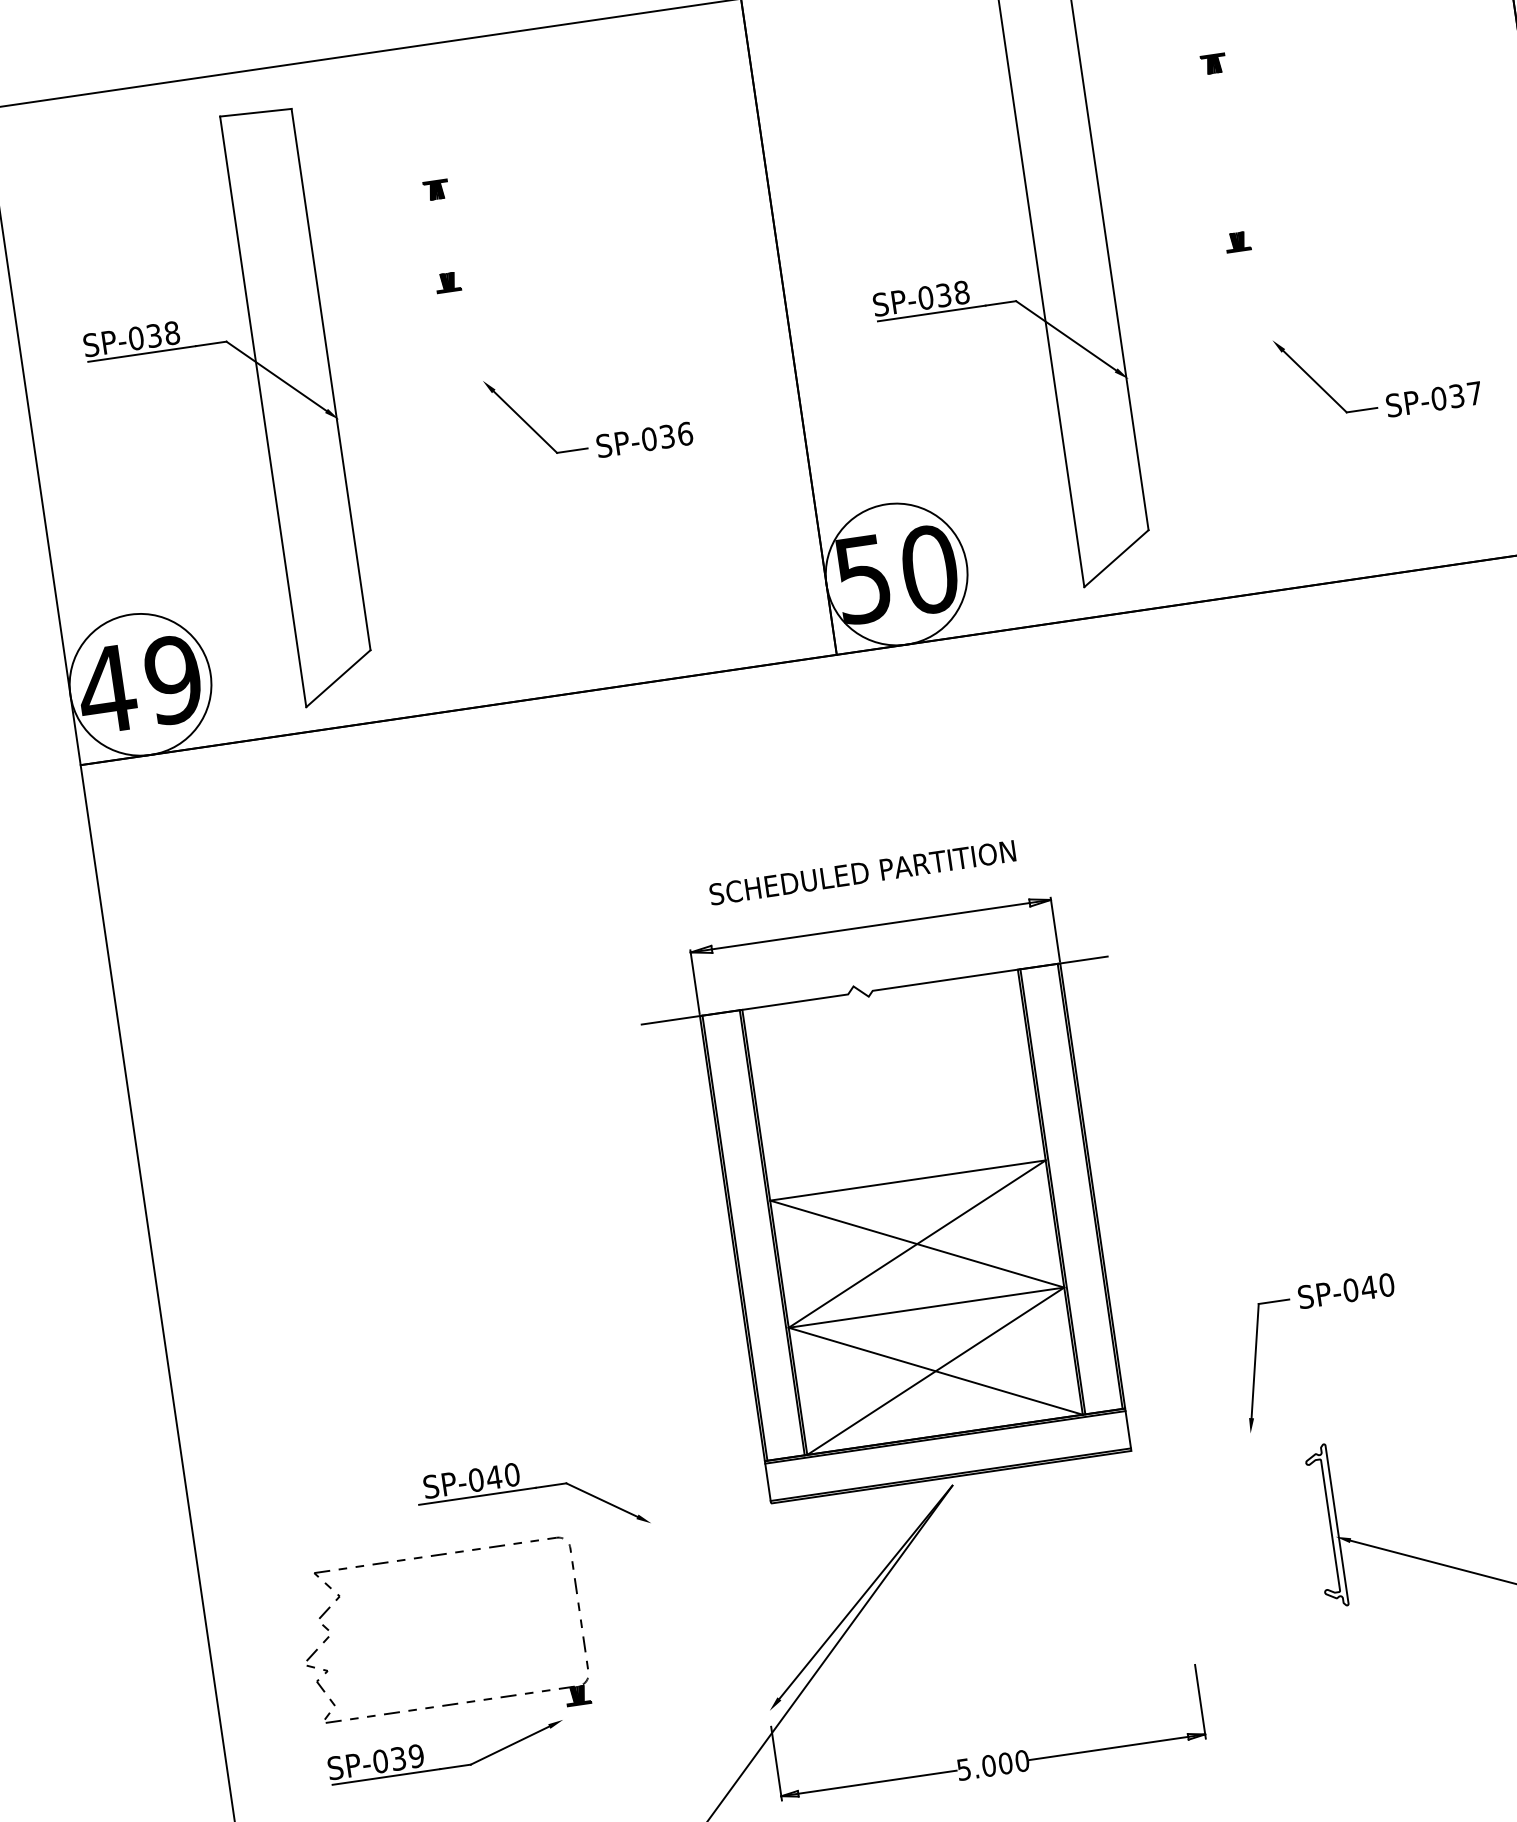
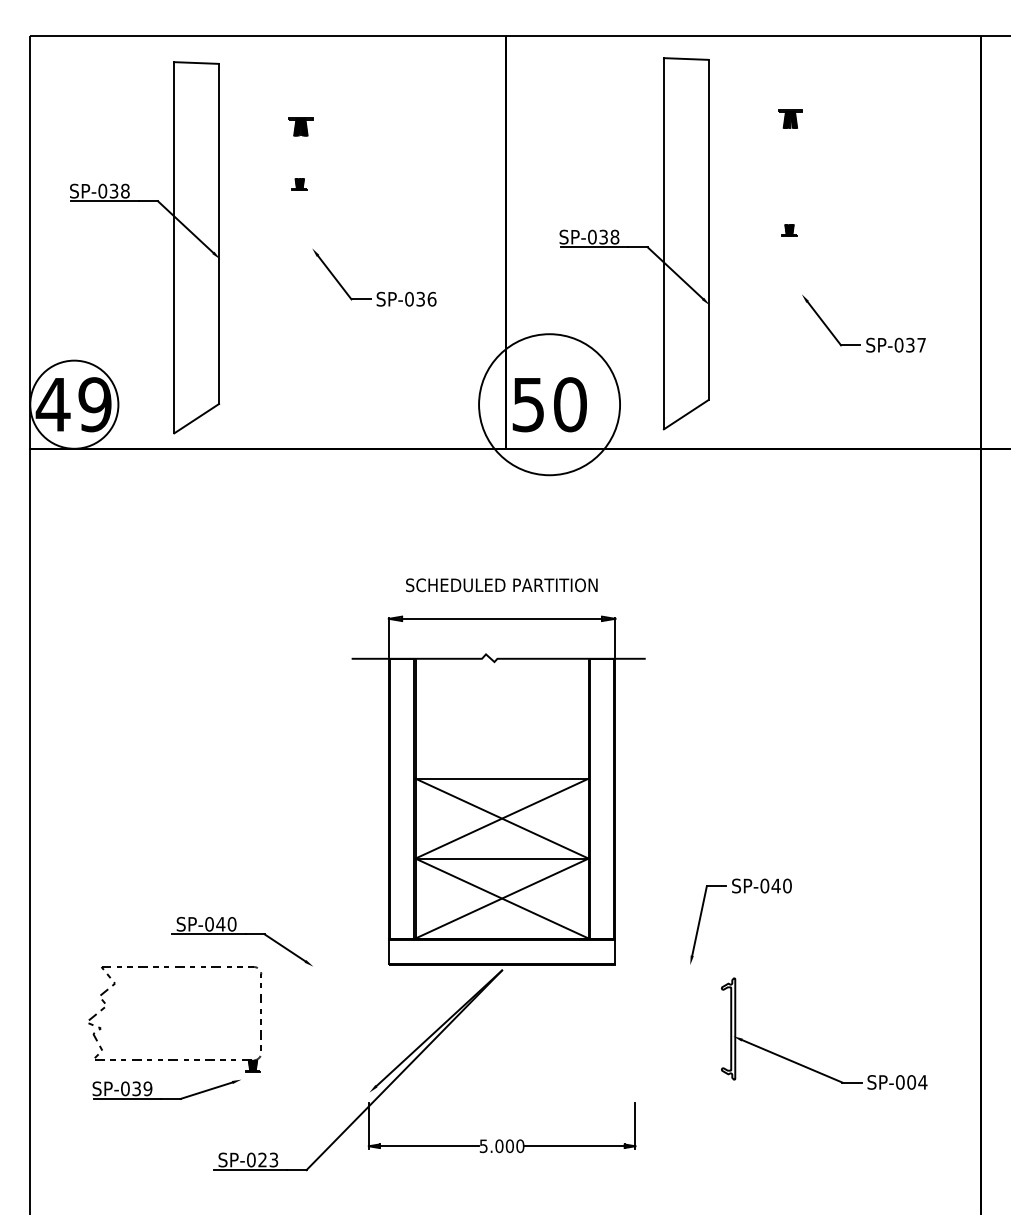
part: (1213, 63) -> (790, 118), size x1.6
part: (435, 189) -> (300, 126), size x1.6
circle: (896, 574) -> (549, 404), size x1.6

